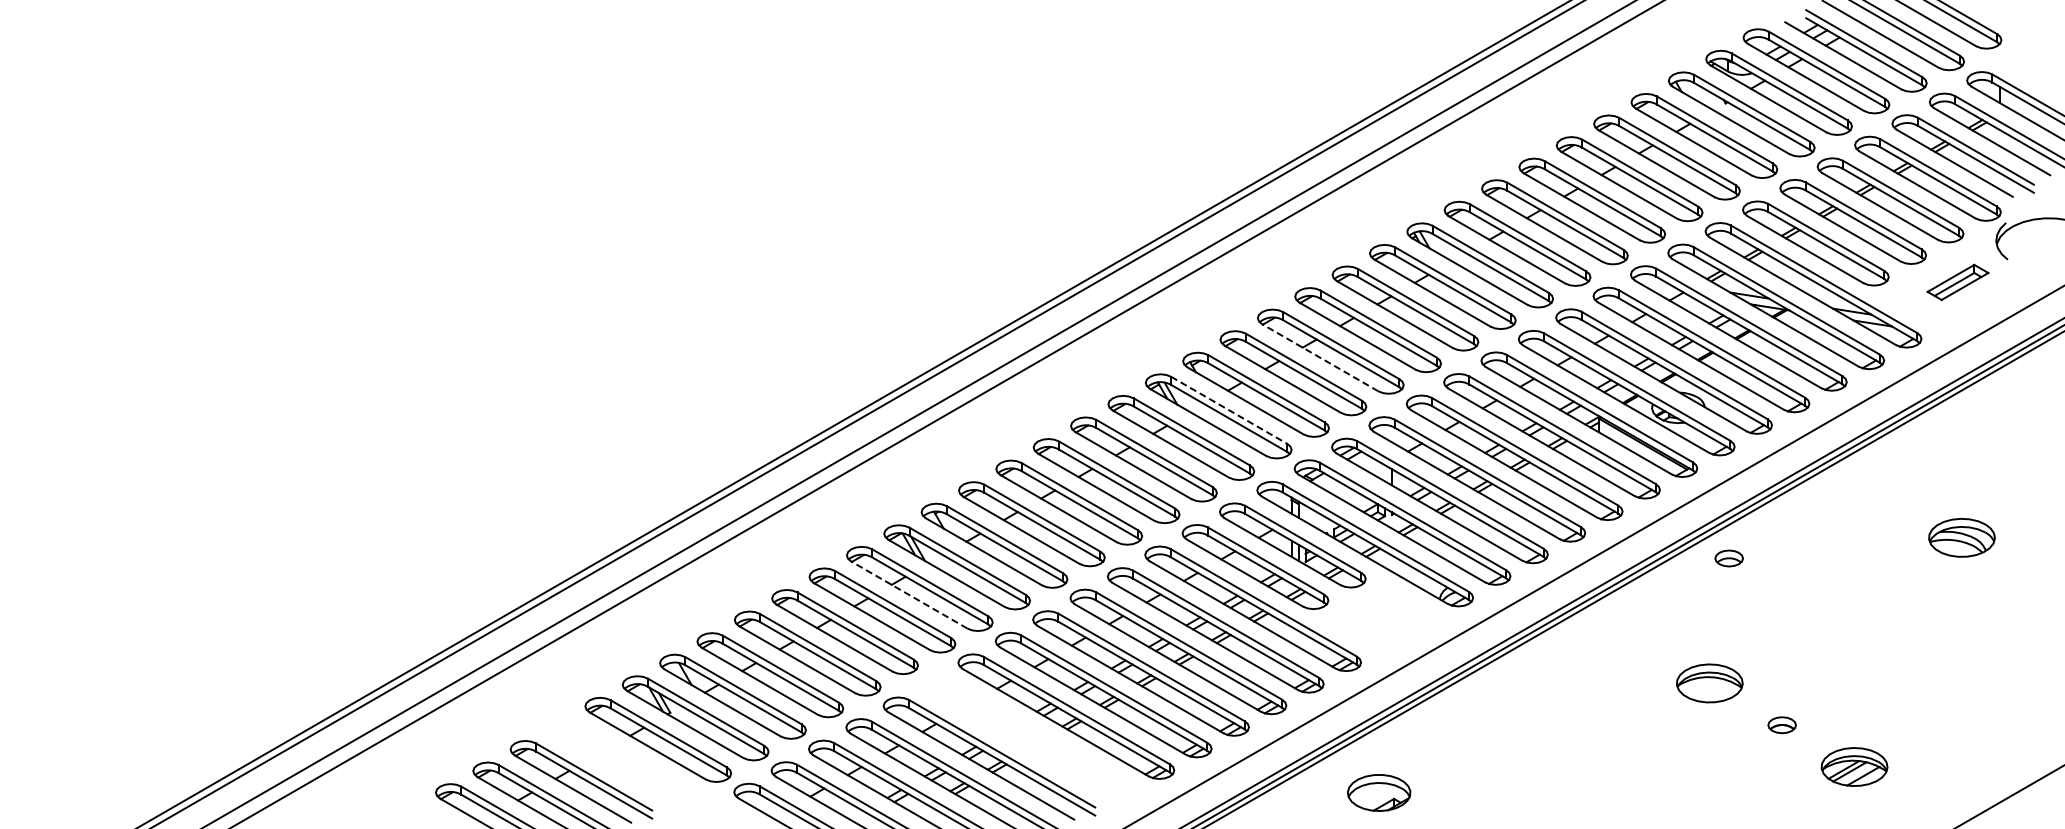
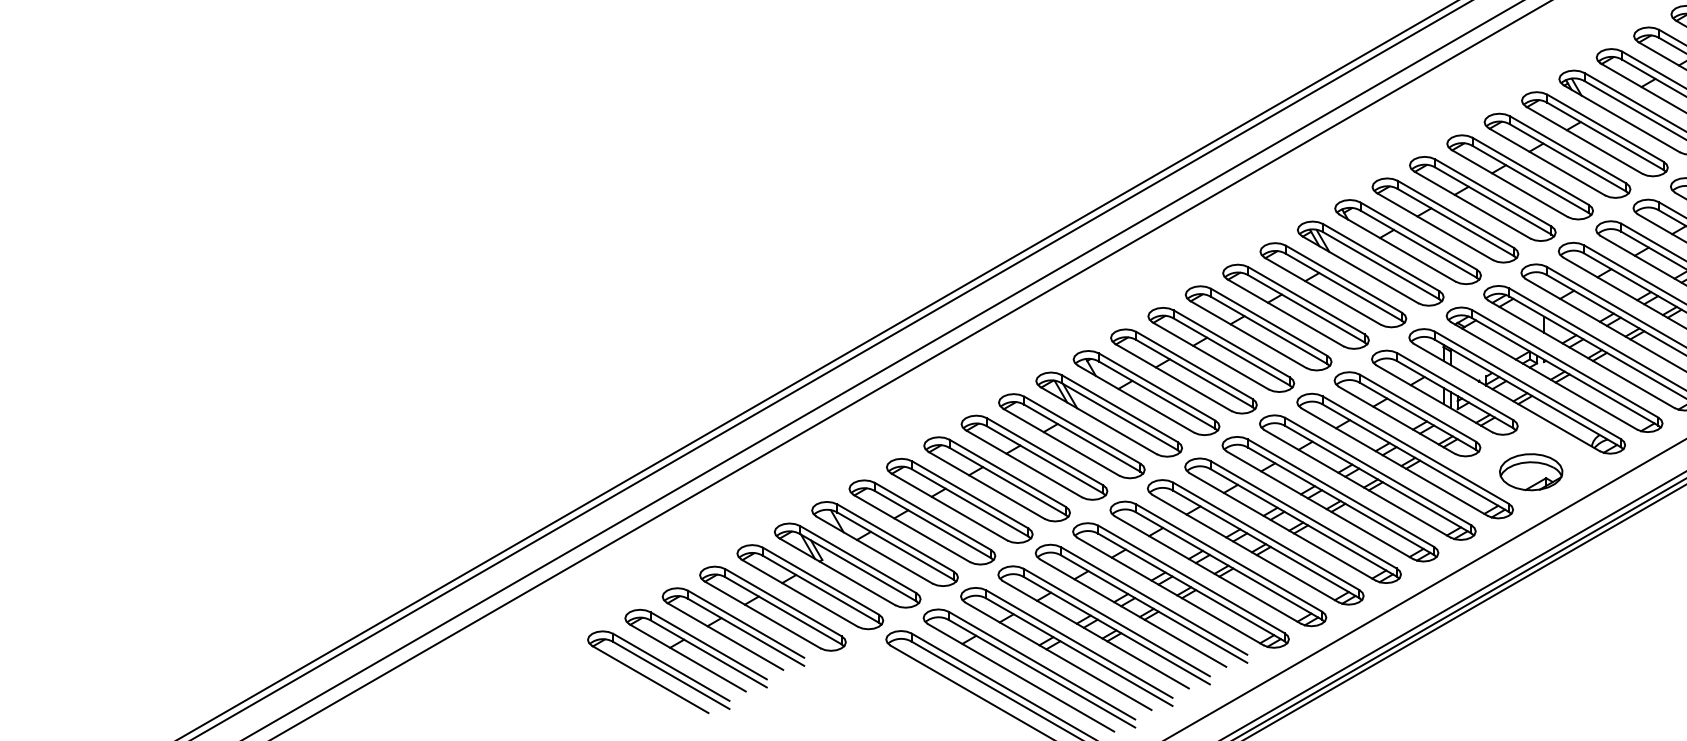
line: (1319, 357) -> (1471, 204), dashed -> solid
line: (1229, 410) -> (1381, 257), dashed -> solid
line: (908, 594) -> (1060, 441), dashed -> solid
part: (1028, 738) -> (1180, 585), added
part: (620, 761) -> (772, 608), added
part: (1379, 792) -> (1531, 471), moved

